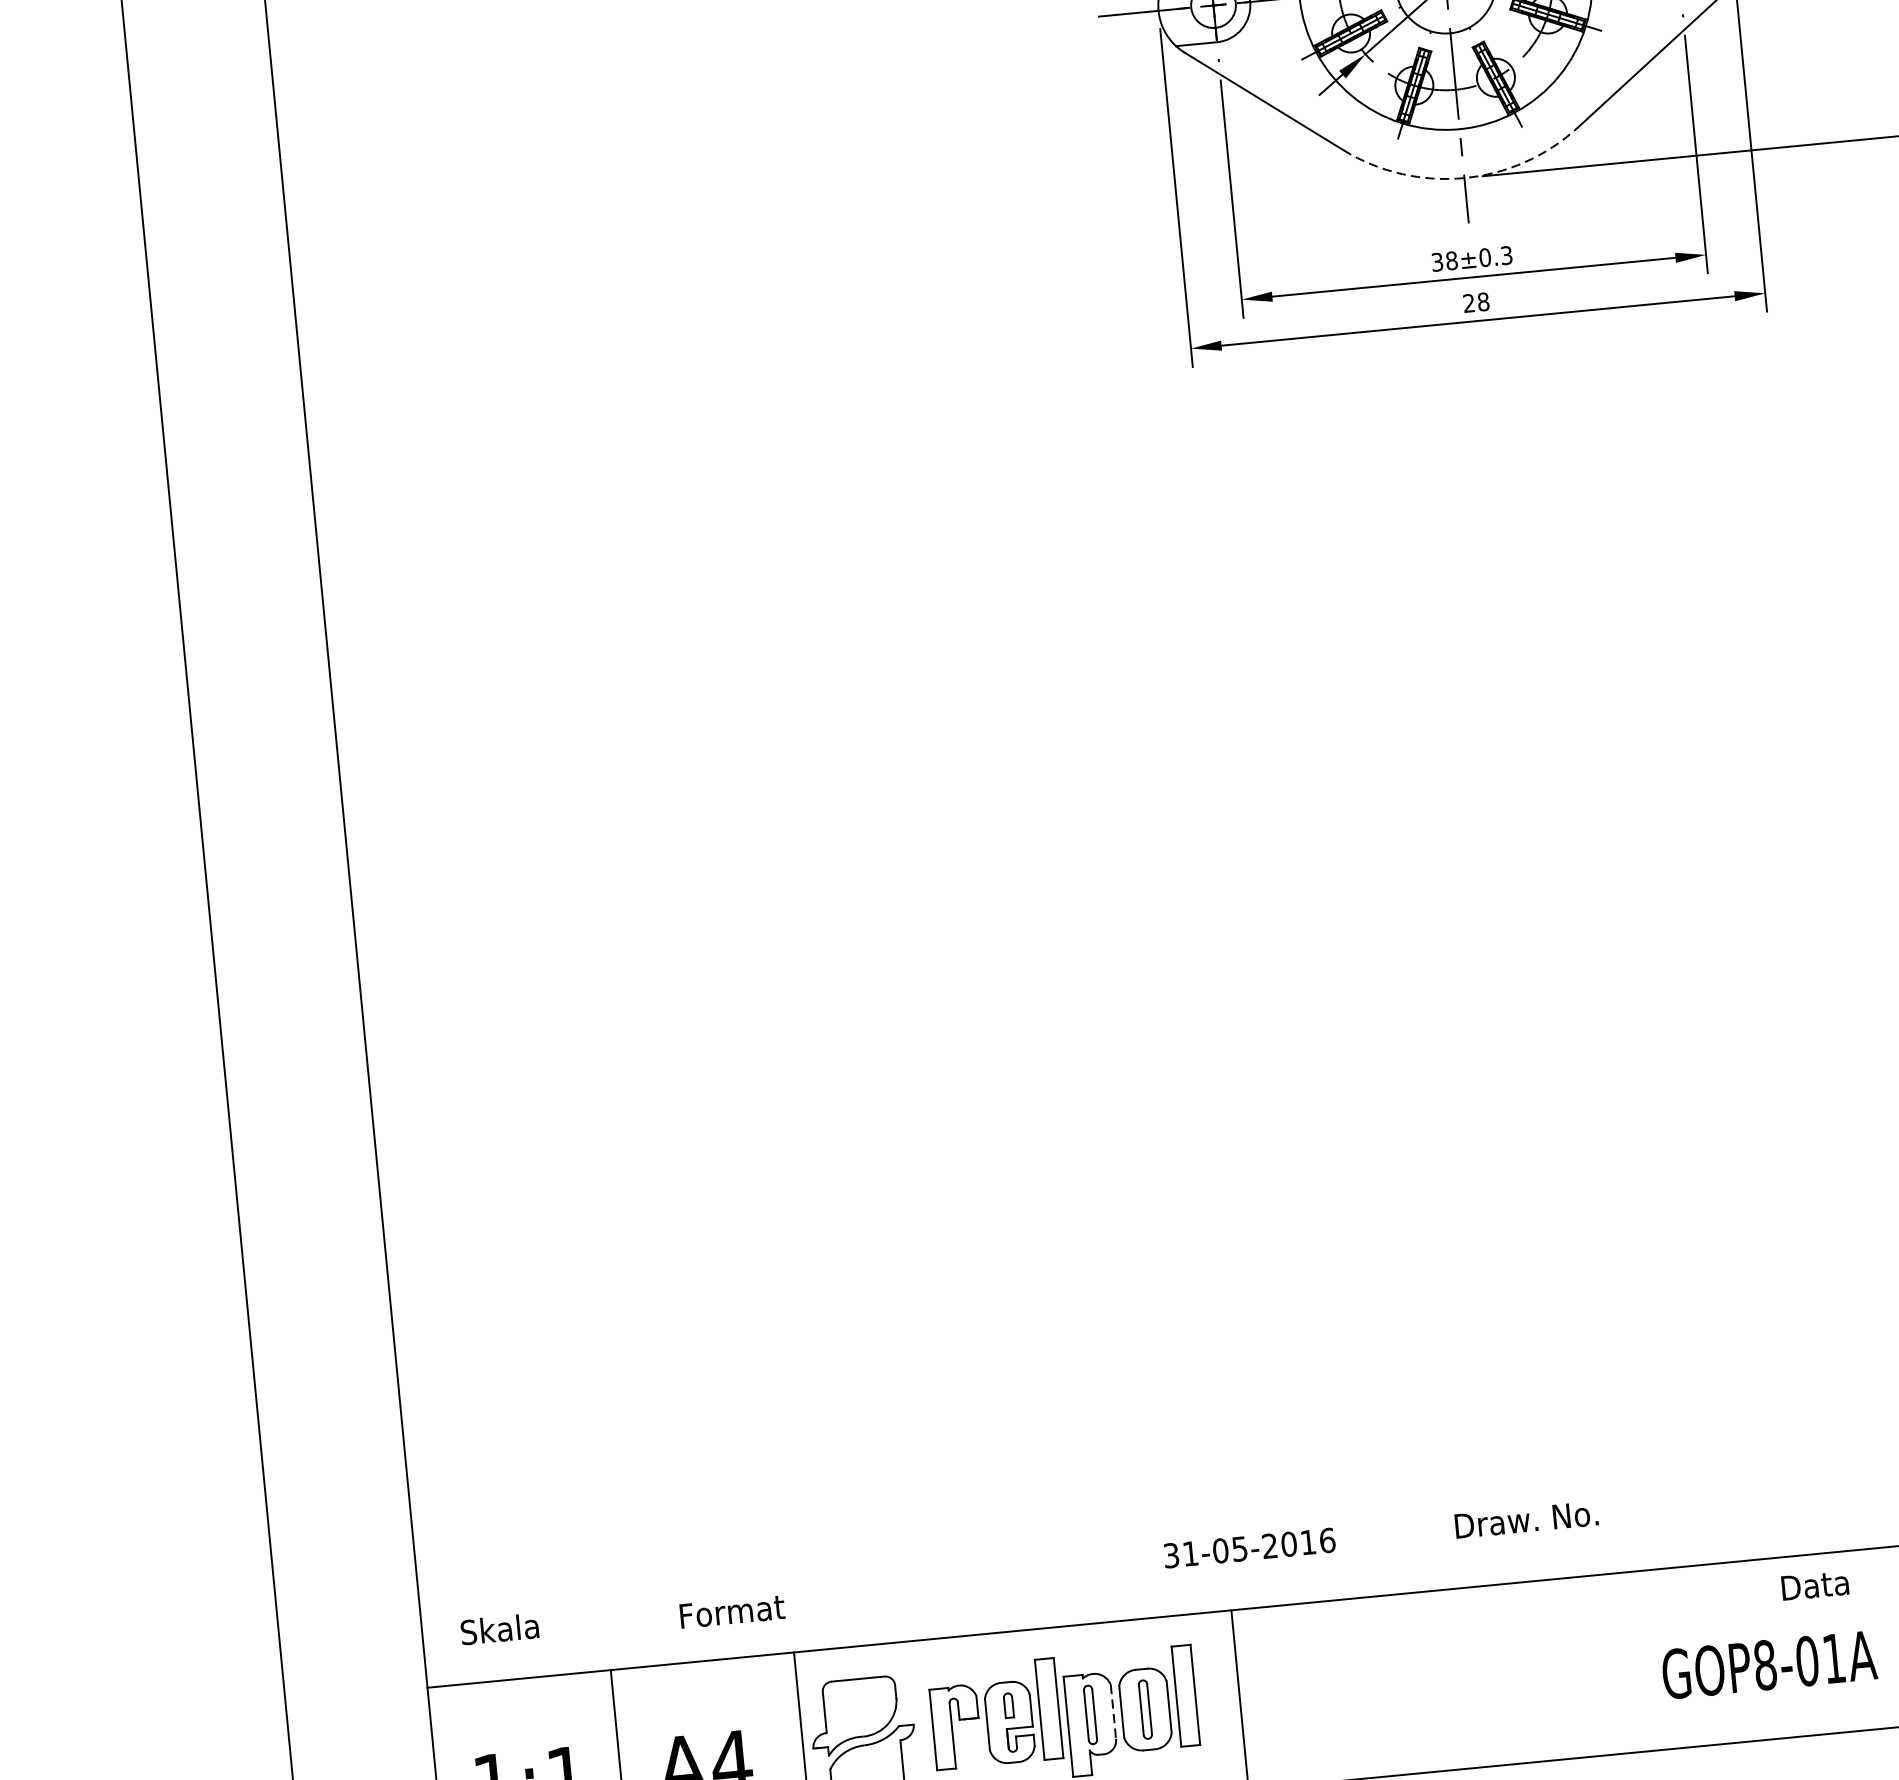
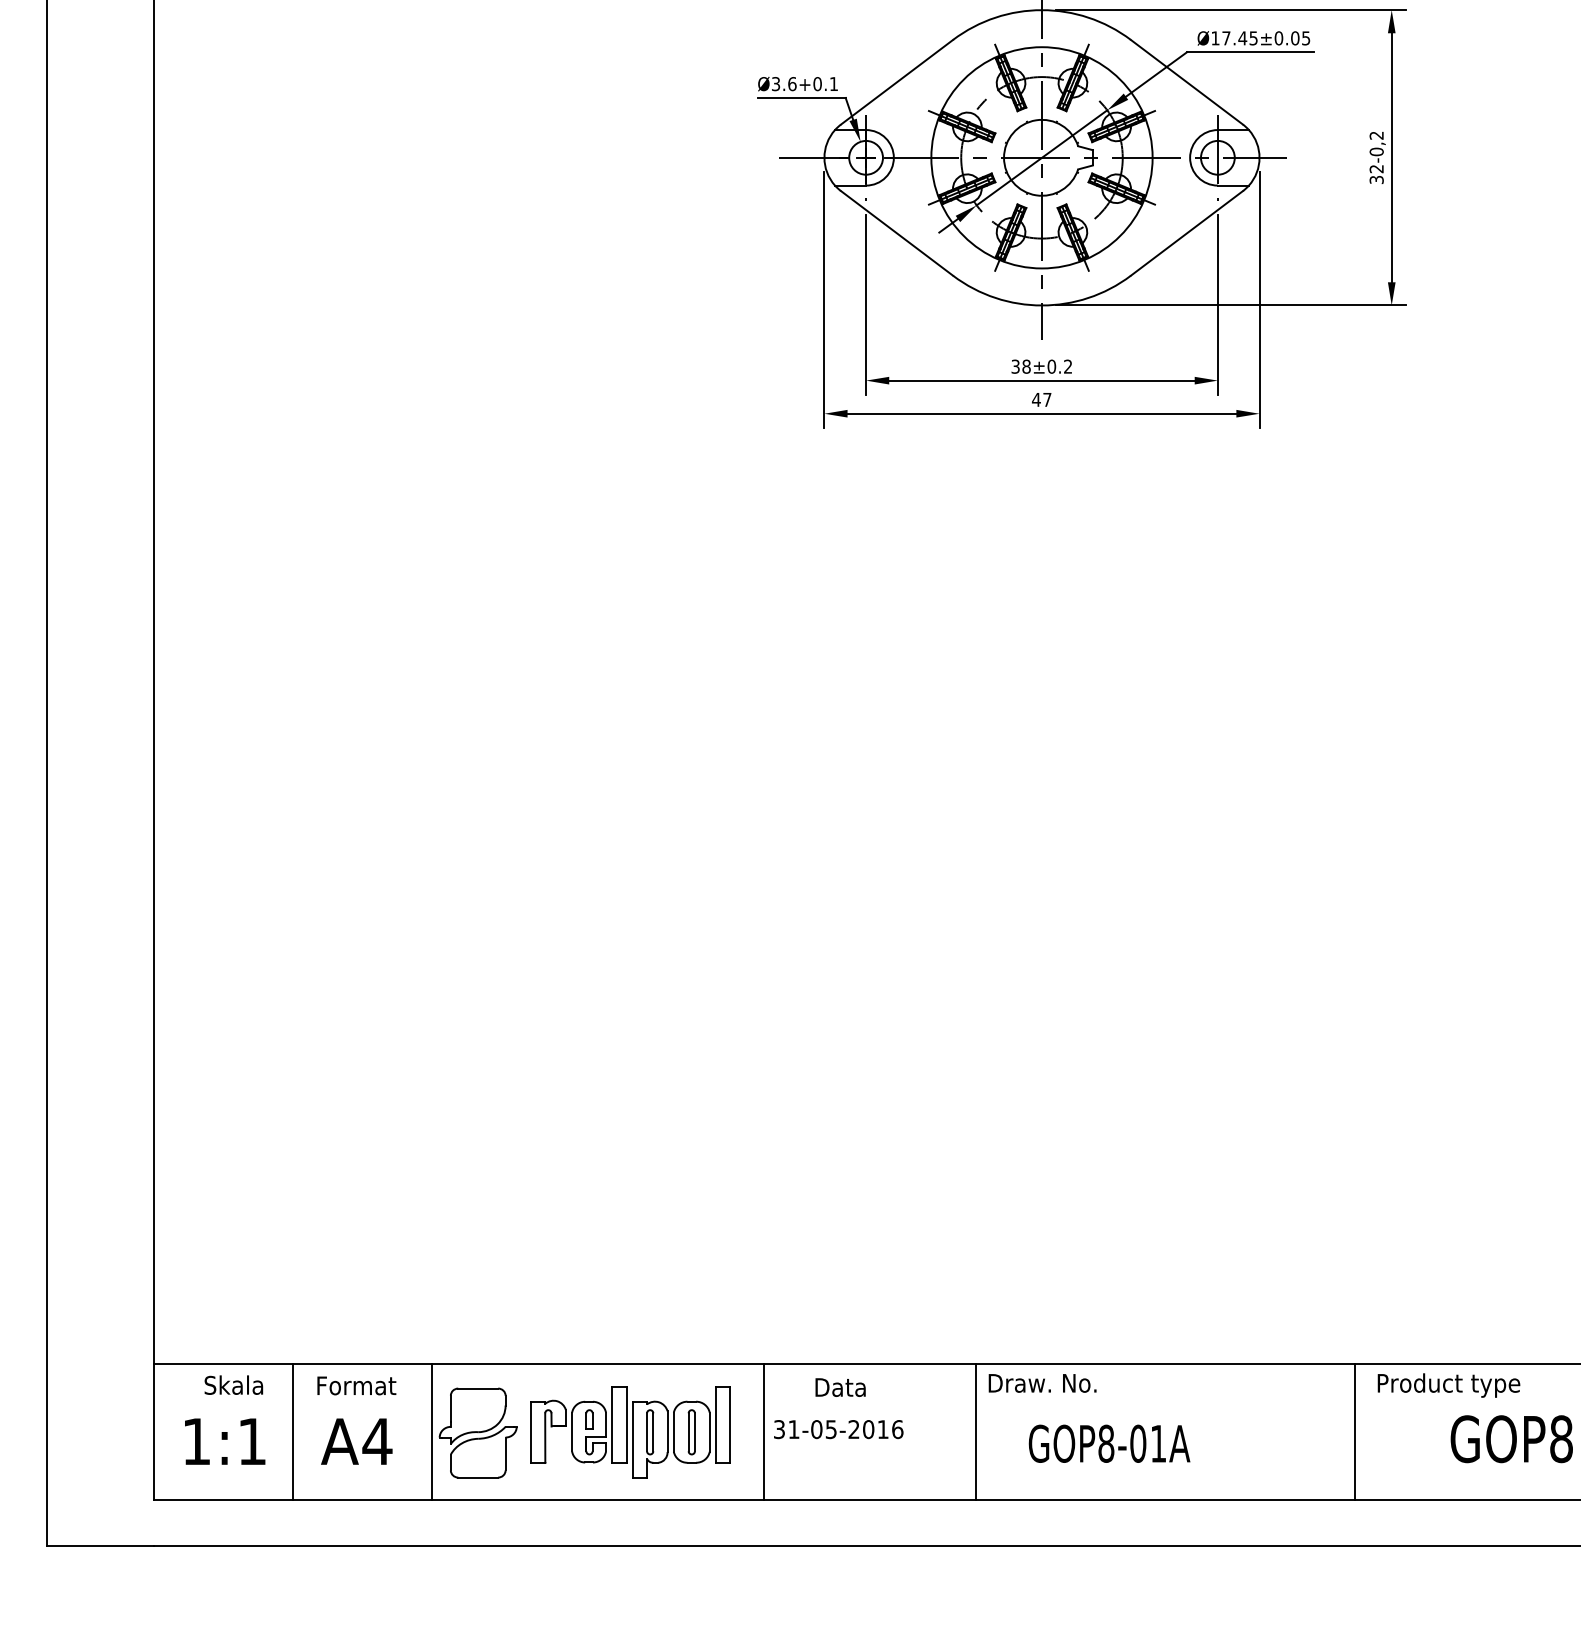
arc: (1463, 178) -> (1041, 305), dashed -> solid
text: (1507, 255) -> (1068, 366), 38±0.3 -> 38±0.2
text: (1475, 302) -> (1041, 399), 28 -> 47
text: (1526, 1520) -> (1042, 1383), moved
text: (1249, 1548) -> (838, 1429), moved
text: (1815, 1585) -> (840, 1387), moved
text: (732, 1611) -> (356, 1385), moved
text: (499, 1628) -> (233, 1384), moved
text: (1769, 1664) -> (1109, 1443), moved
line: (1519, 1672) -> (975, 1431), added
line: (1113, 1712) -> (667, 1432), dashed -> solid

